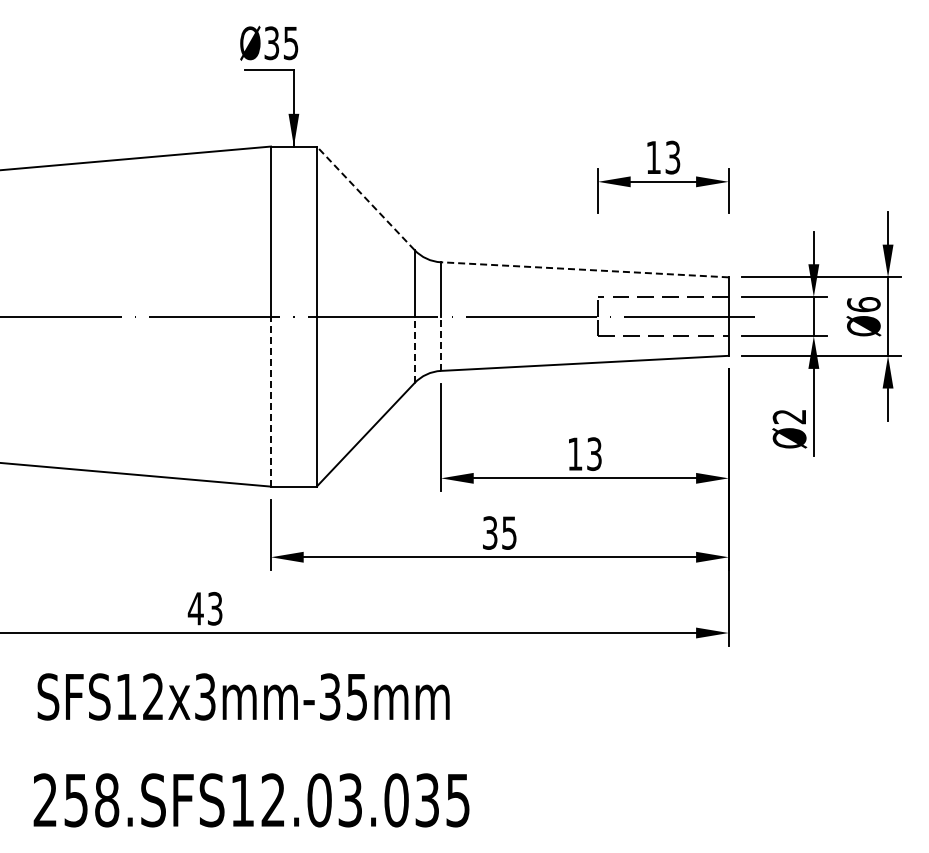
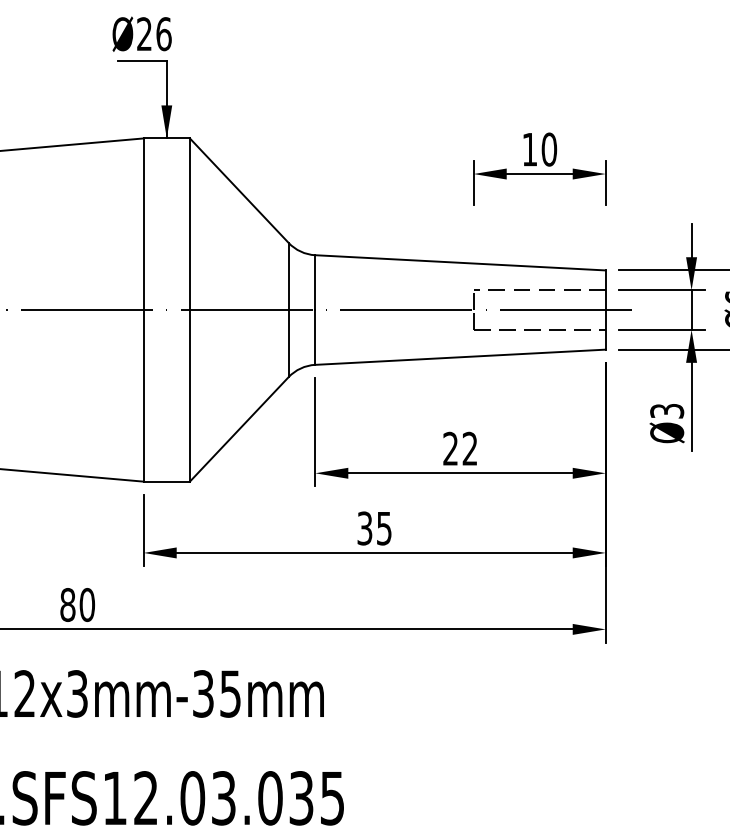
text: (281, 43) -> (154, 34), Ø35 -> Ø26
text: (672, 157) -> (548, 149), 13 -> 10
line: (365, 197) -> (239, 189), dashed -> solid
line: (584, 269) -> (460, 262), dashed -> solid
line: (441, 343) -> (315, 337), dashed -> solid
line: (414, 349) -> (288, 343), dashed -> solid
line: (271, 401) -> (144, 395), dashed -> solid
text: (789, 416) -> (667, 410), Ø2 -> Ø3
text: (584, 453) -> (460, 448), 13 -> 22
text: (204, 608) -> (76, 604), 43 -> 80

